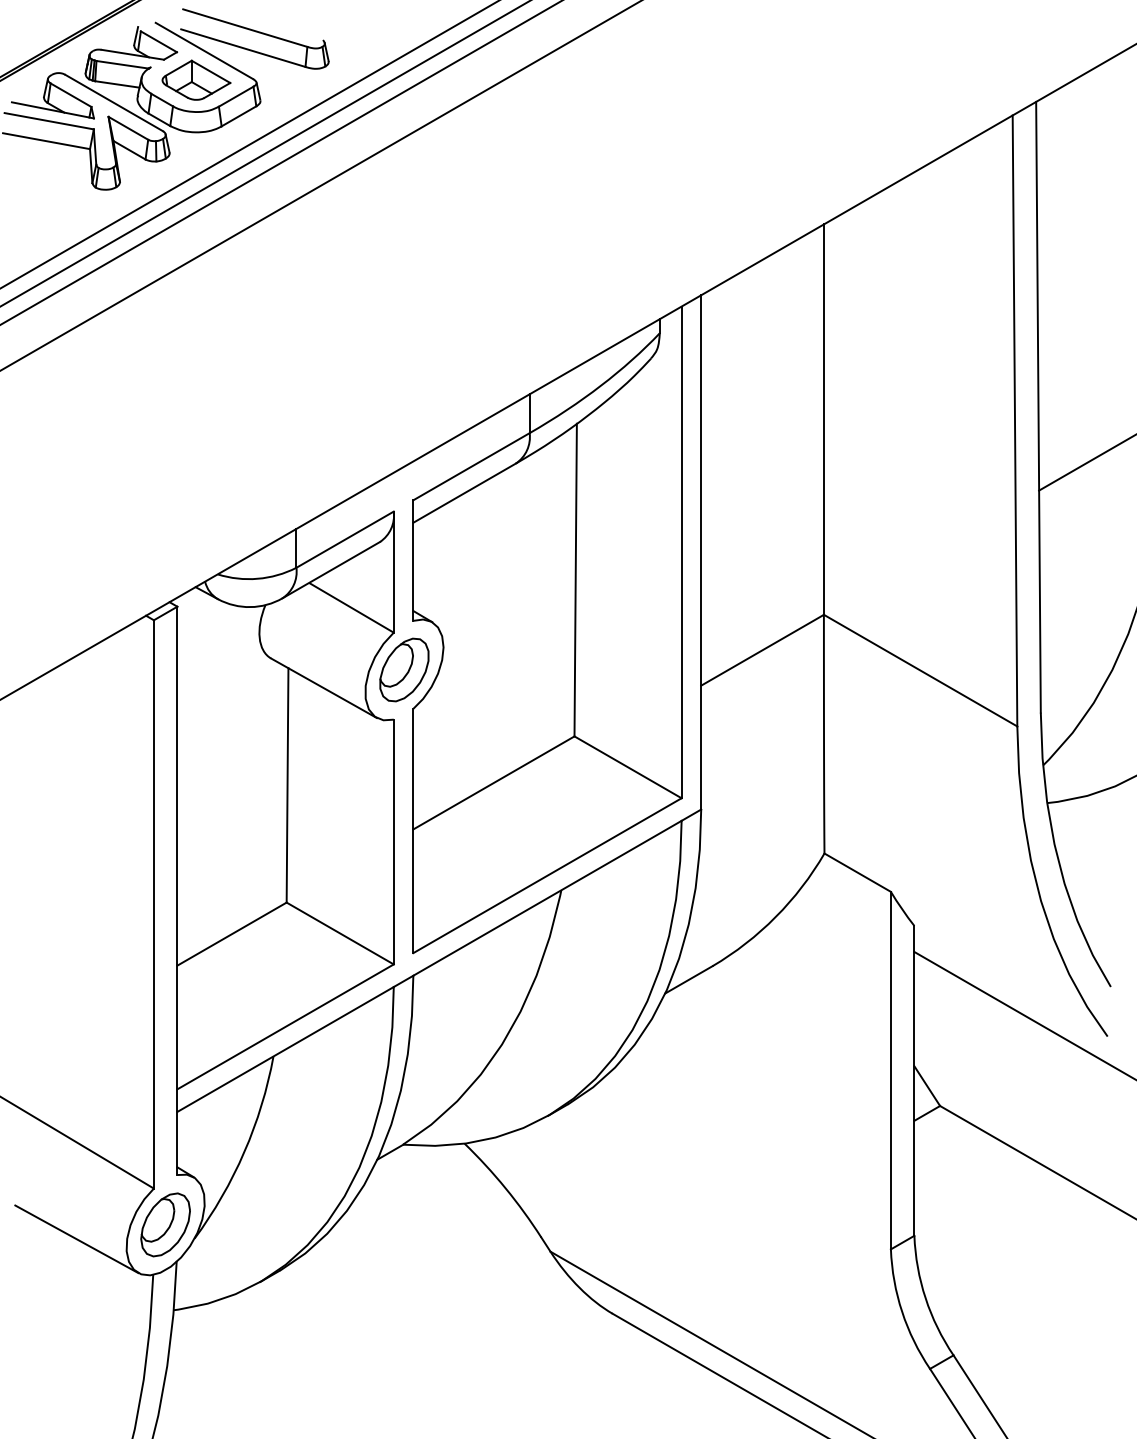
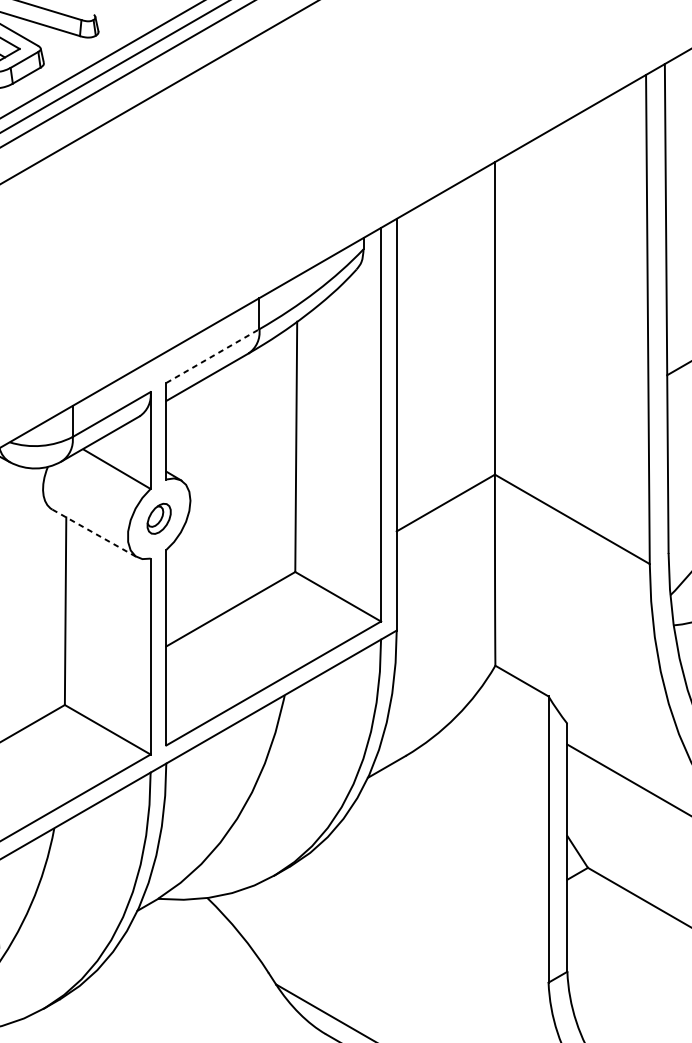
line: (471, 466) -> (212, 355), solid -> dashed
part: (404, 669) -> (159, 518), size x0.6
line: (324, 688) -> (95, 533), solid -> dashed

